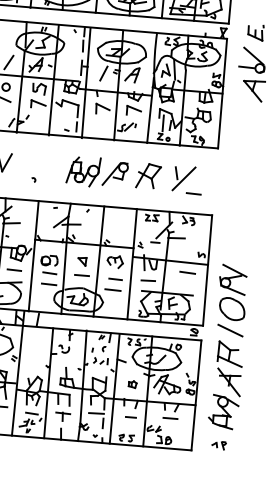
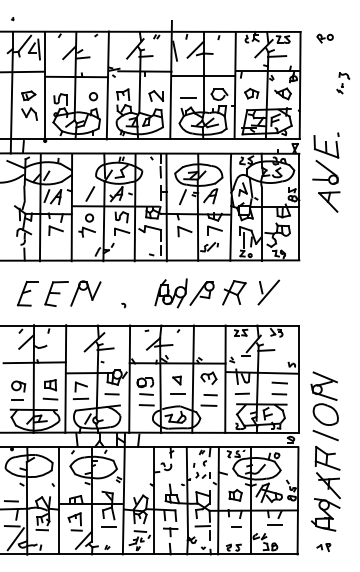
part: (255, 32) -> (326, 145), size x1.67
line: (193, 194) -> (279, 394), moved
part: (132, 384) -> (235, 495), size x1.67

